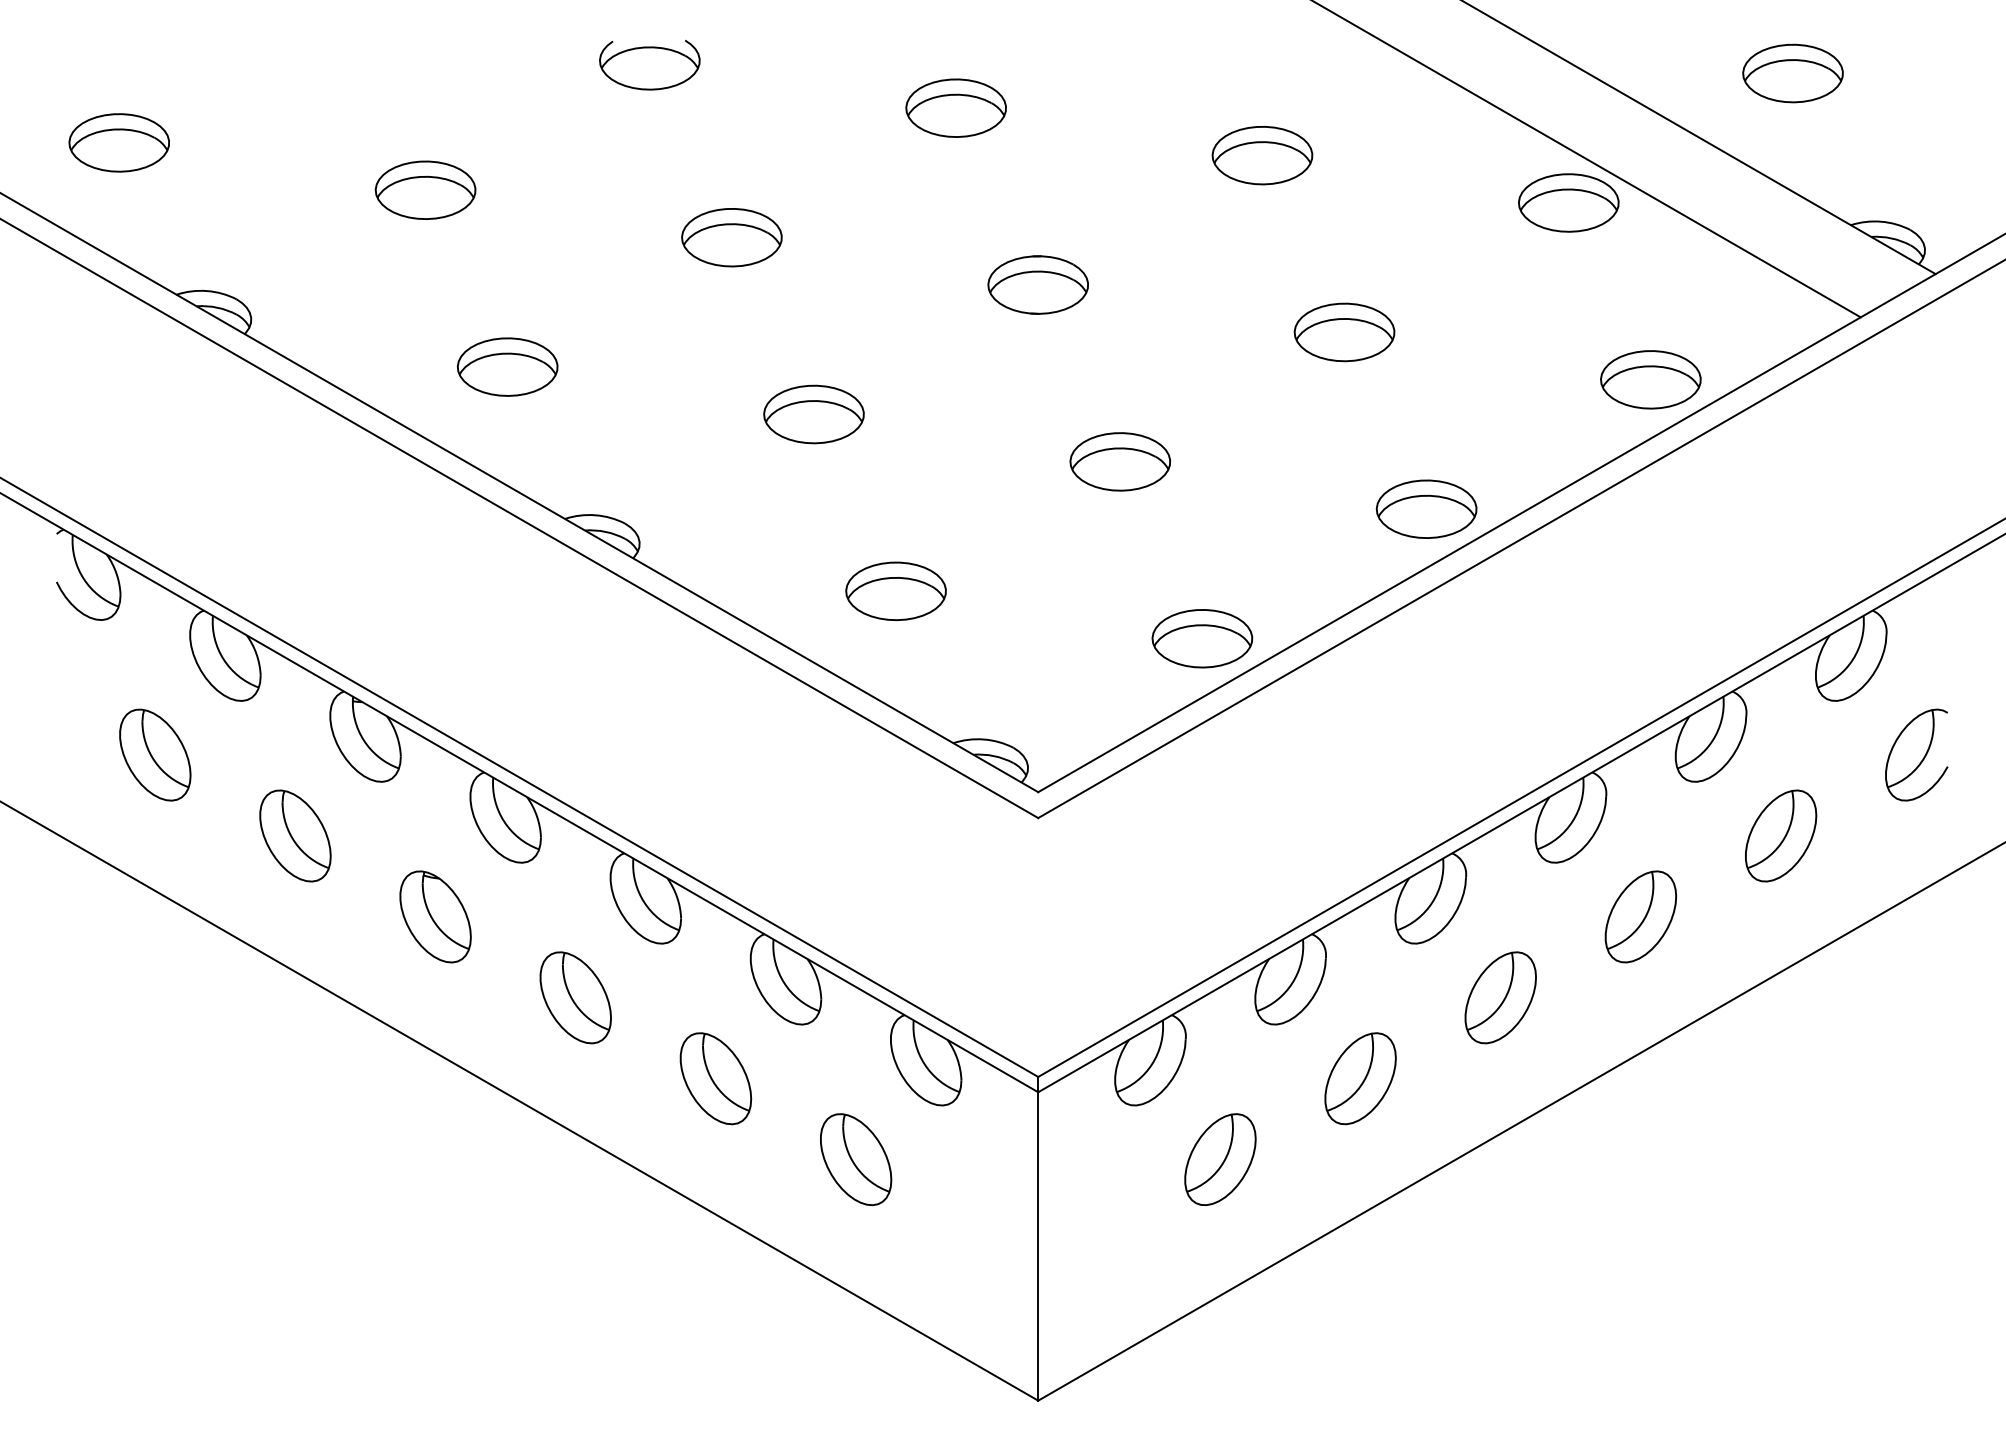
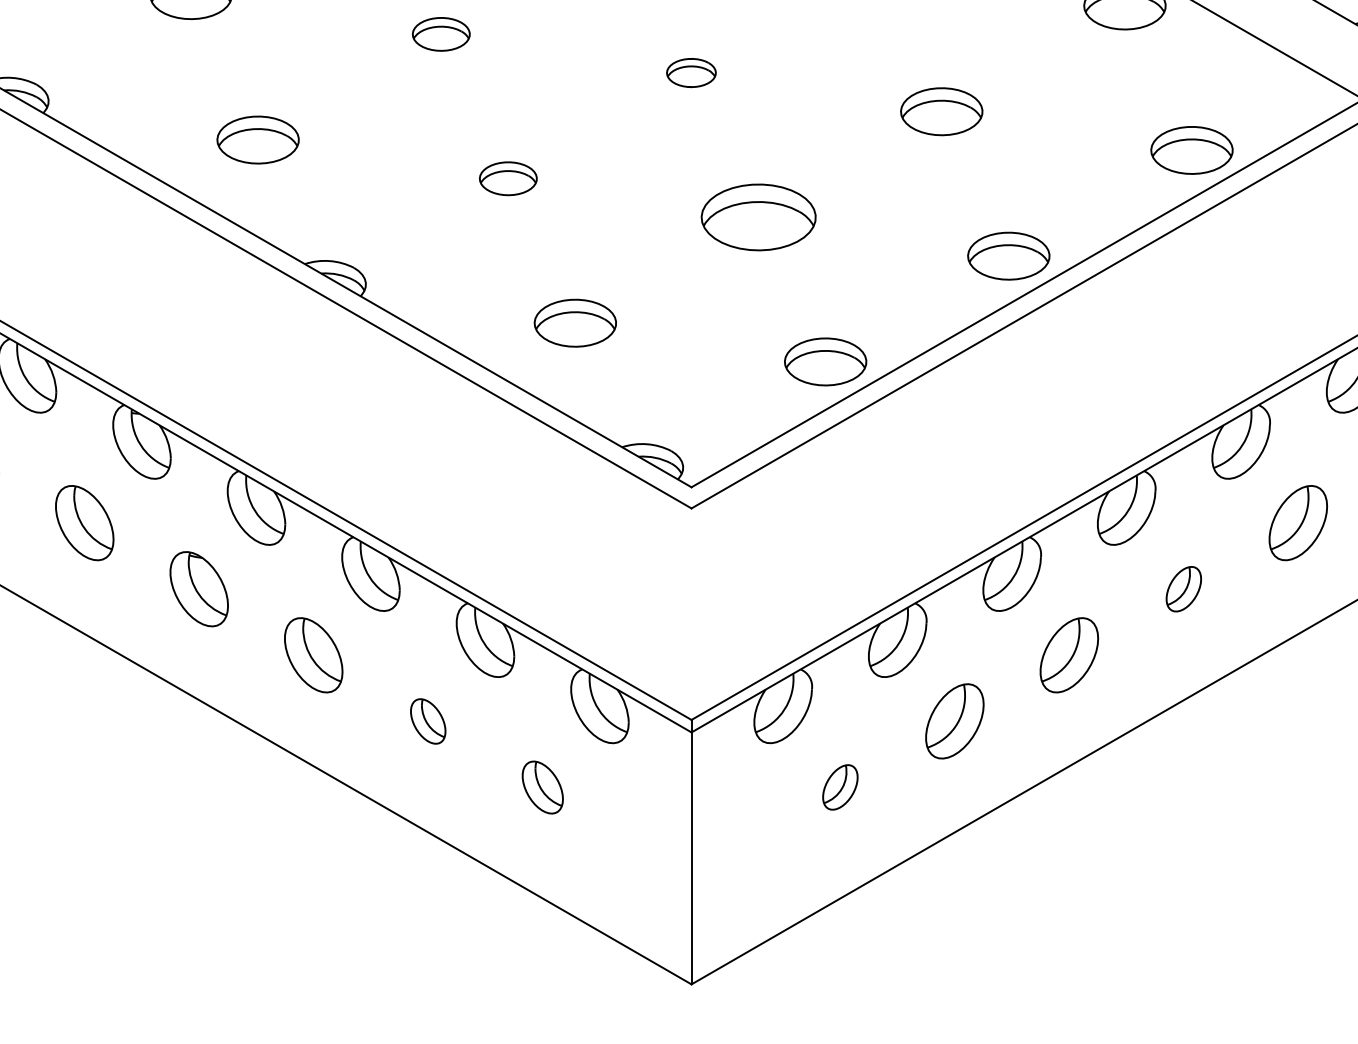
part: (731, 237) -> (440, 34), size x0.7
part: (1037, 284) -> (690, 72), size x0.6
part: (813, 414) -> (507, 178), size x0.7
part: (1119, 461) -> (757, 217), size x1.4
part: (1640, 916) -> (1183, 588), size x0.6
part: (715, 1078) -> (427, 721), size x0.6
part: (856, 1159) -> (543, 787), size x0.7
part: (1220, 1159) -> (840, 787), size x0.6

